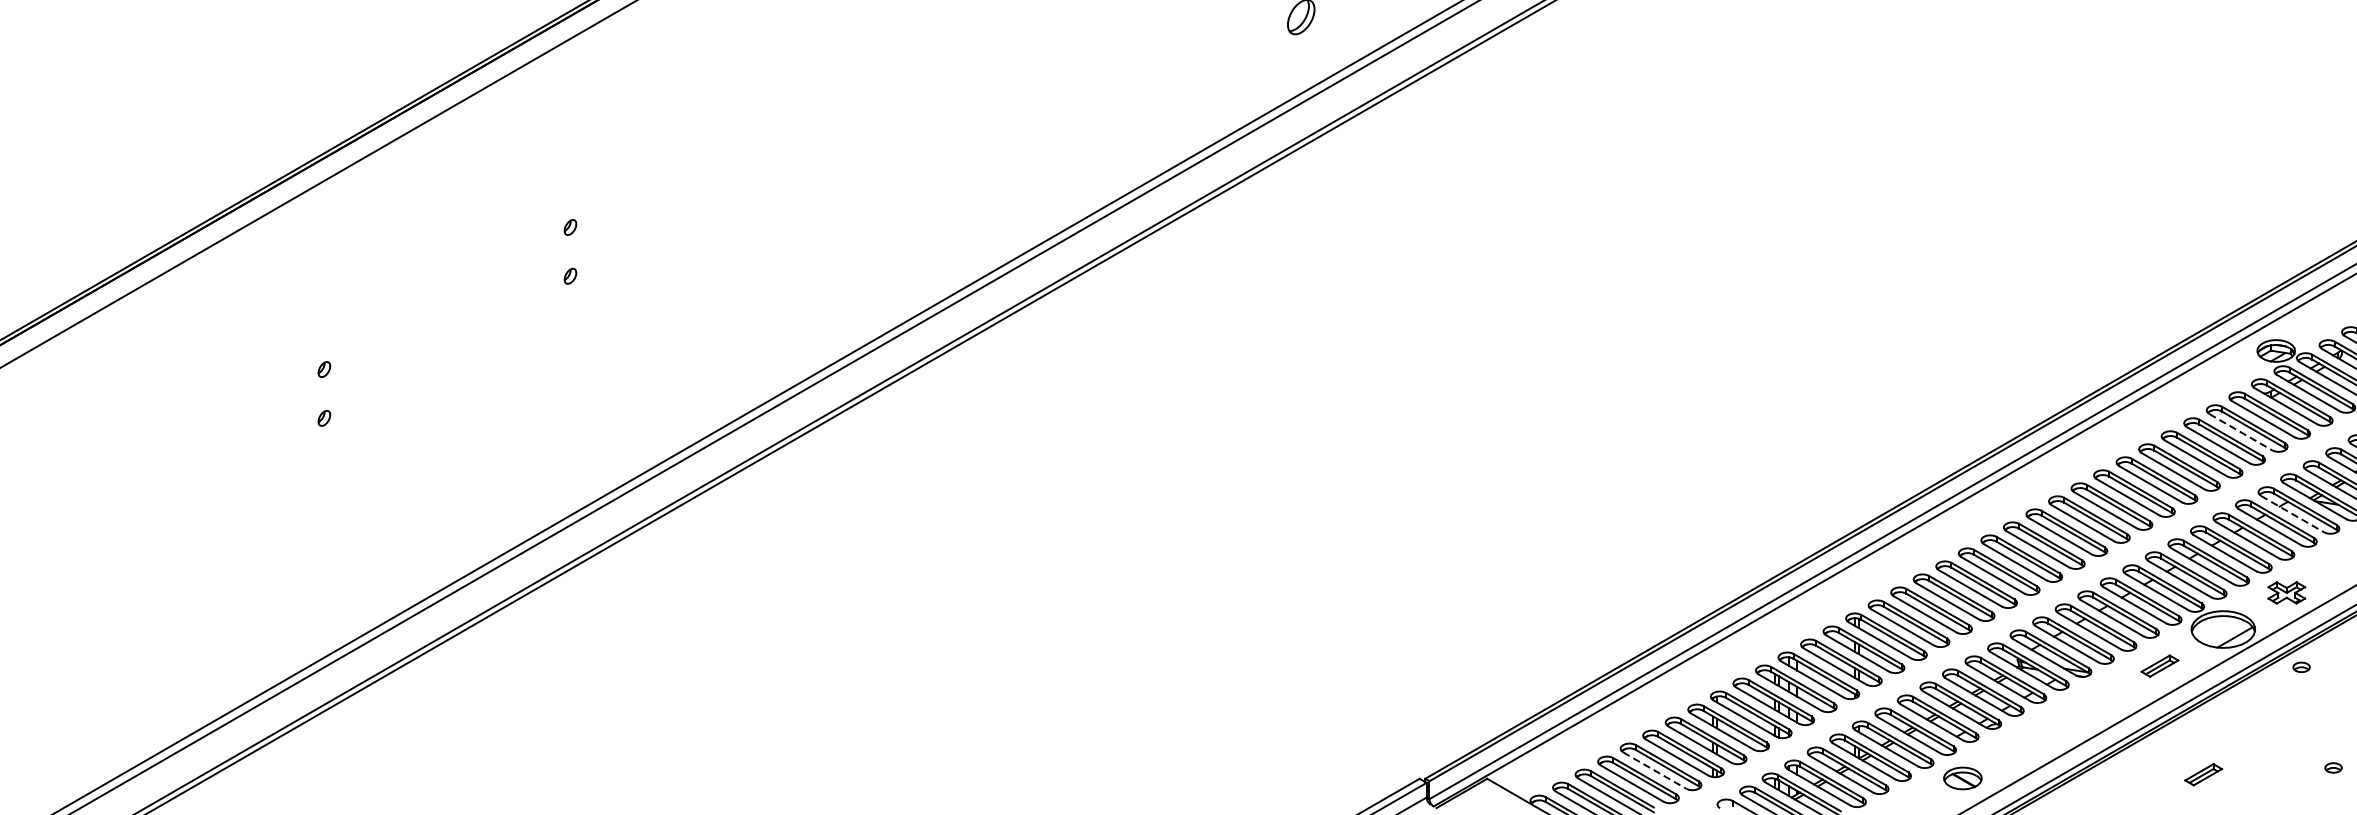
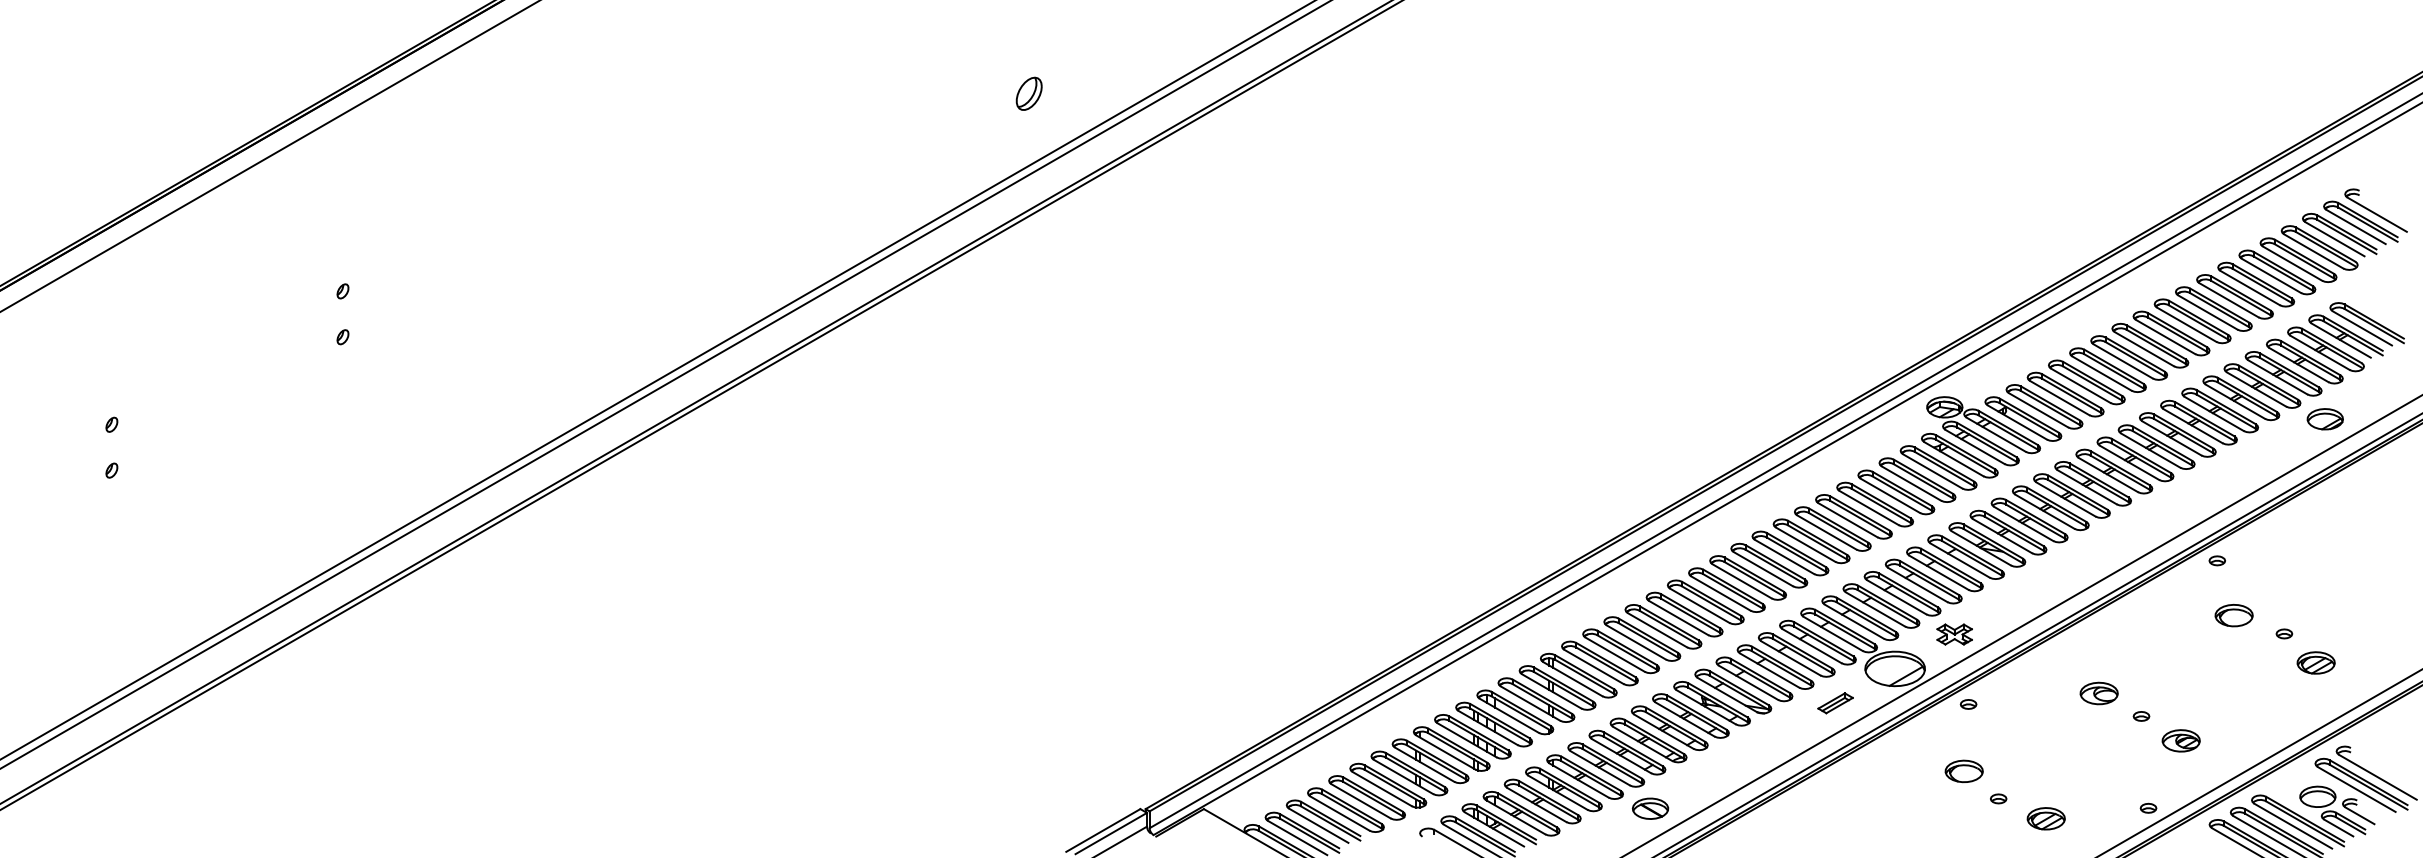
line: (2240, 432) -> (1911, 483), dashed -> solid
line: (2292, 514) -> (1960, 560), dashed -> solid
part: (2296, 738) -> (1963, 771), added
line: (1655, 770) -> (1361, 801), dashed -> solid
part: (2203, 774) -> (1876, 805), removed

